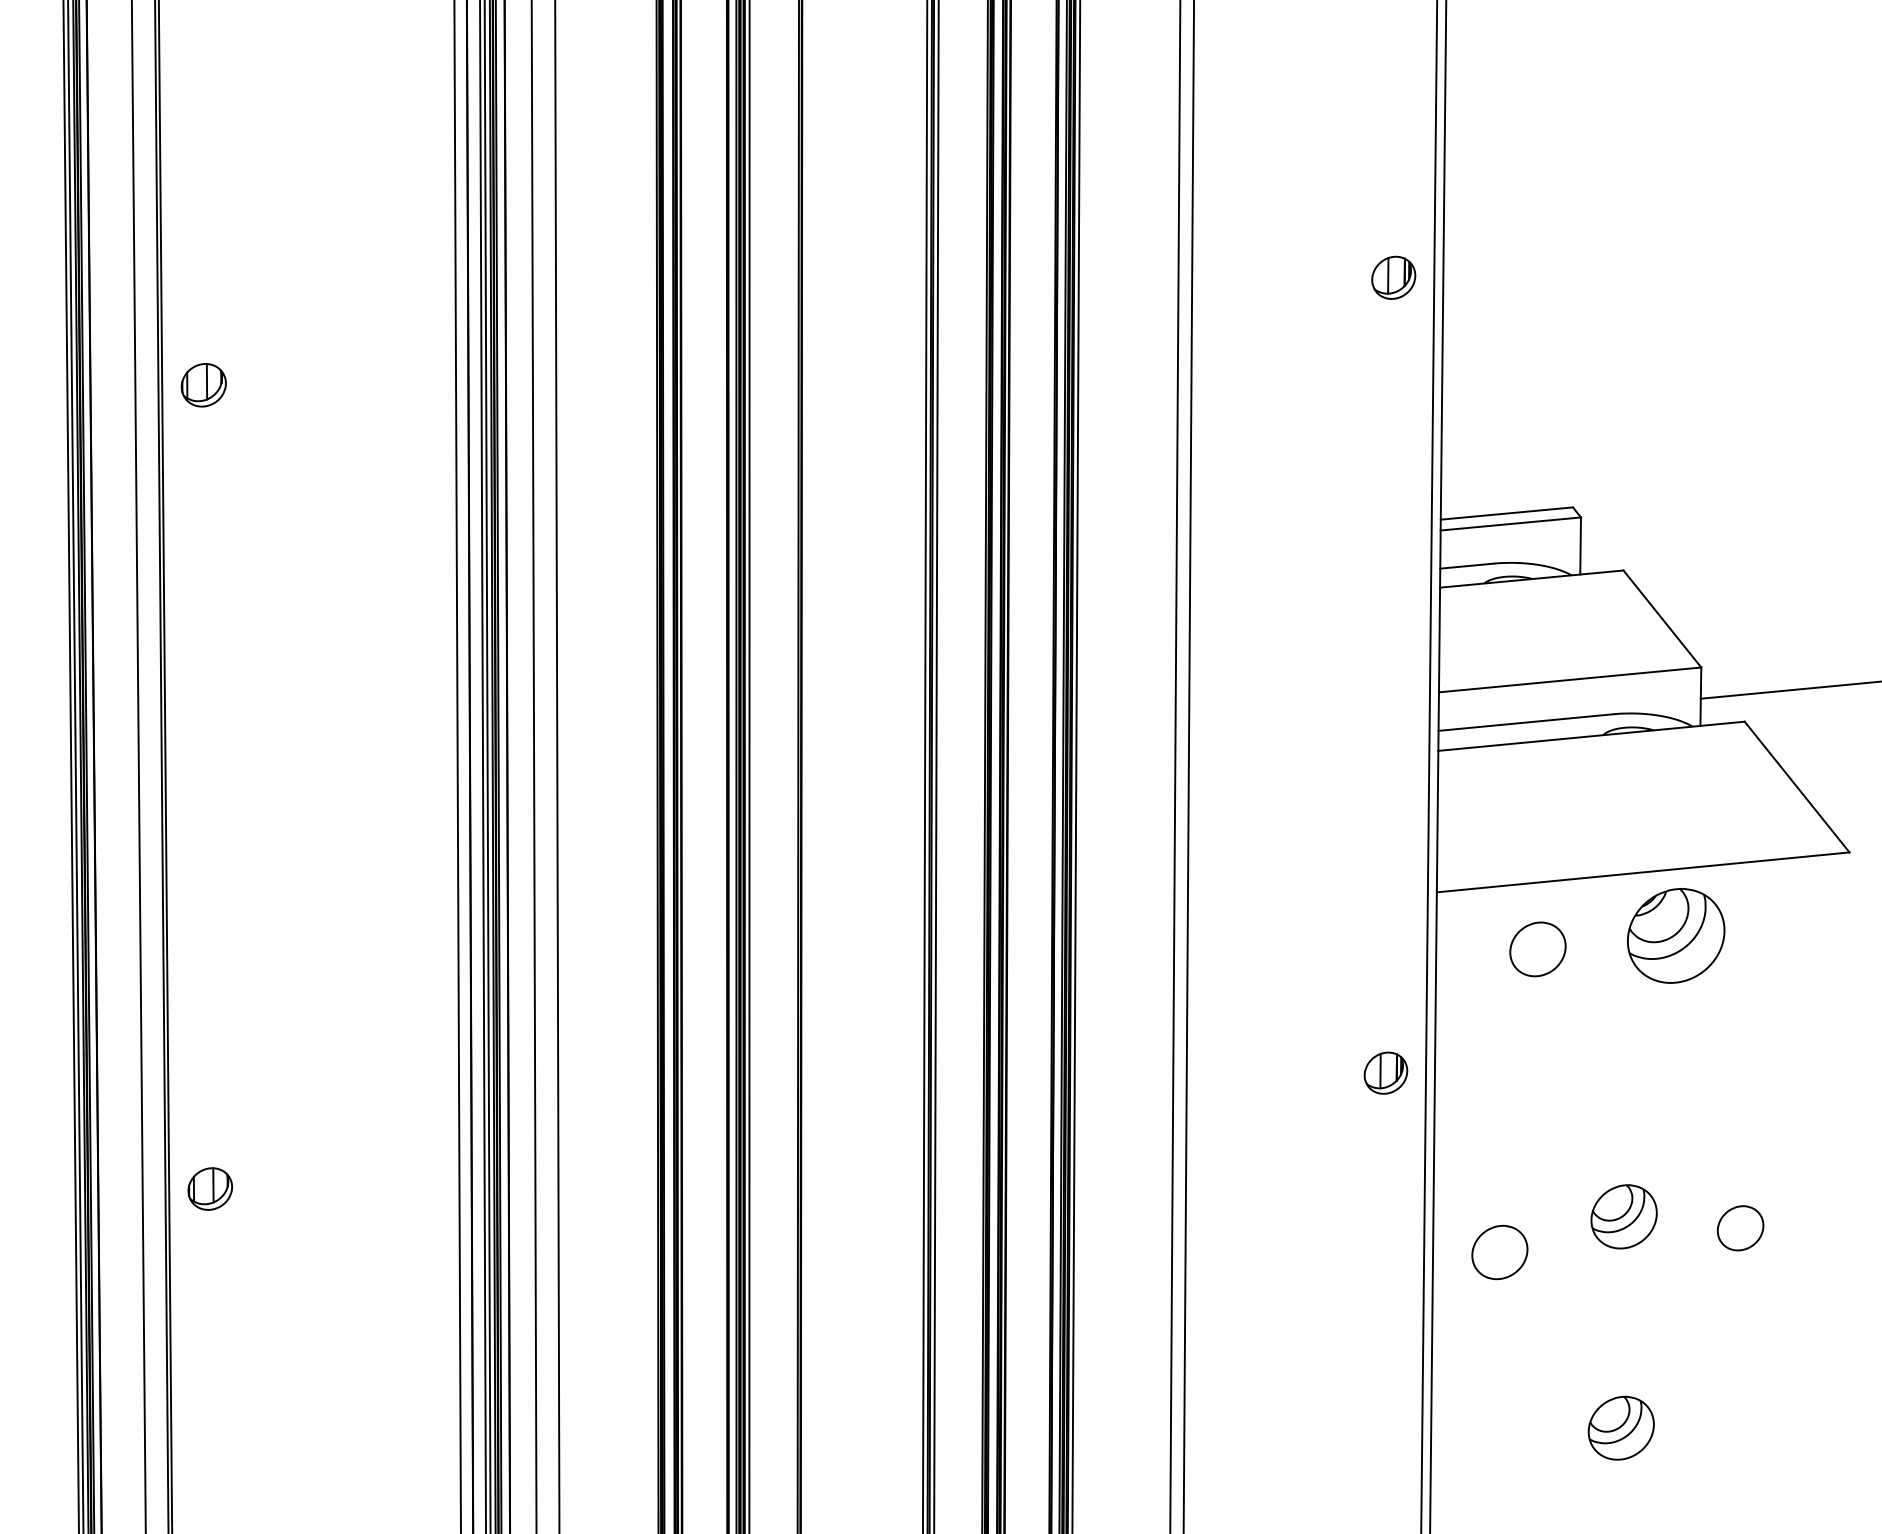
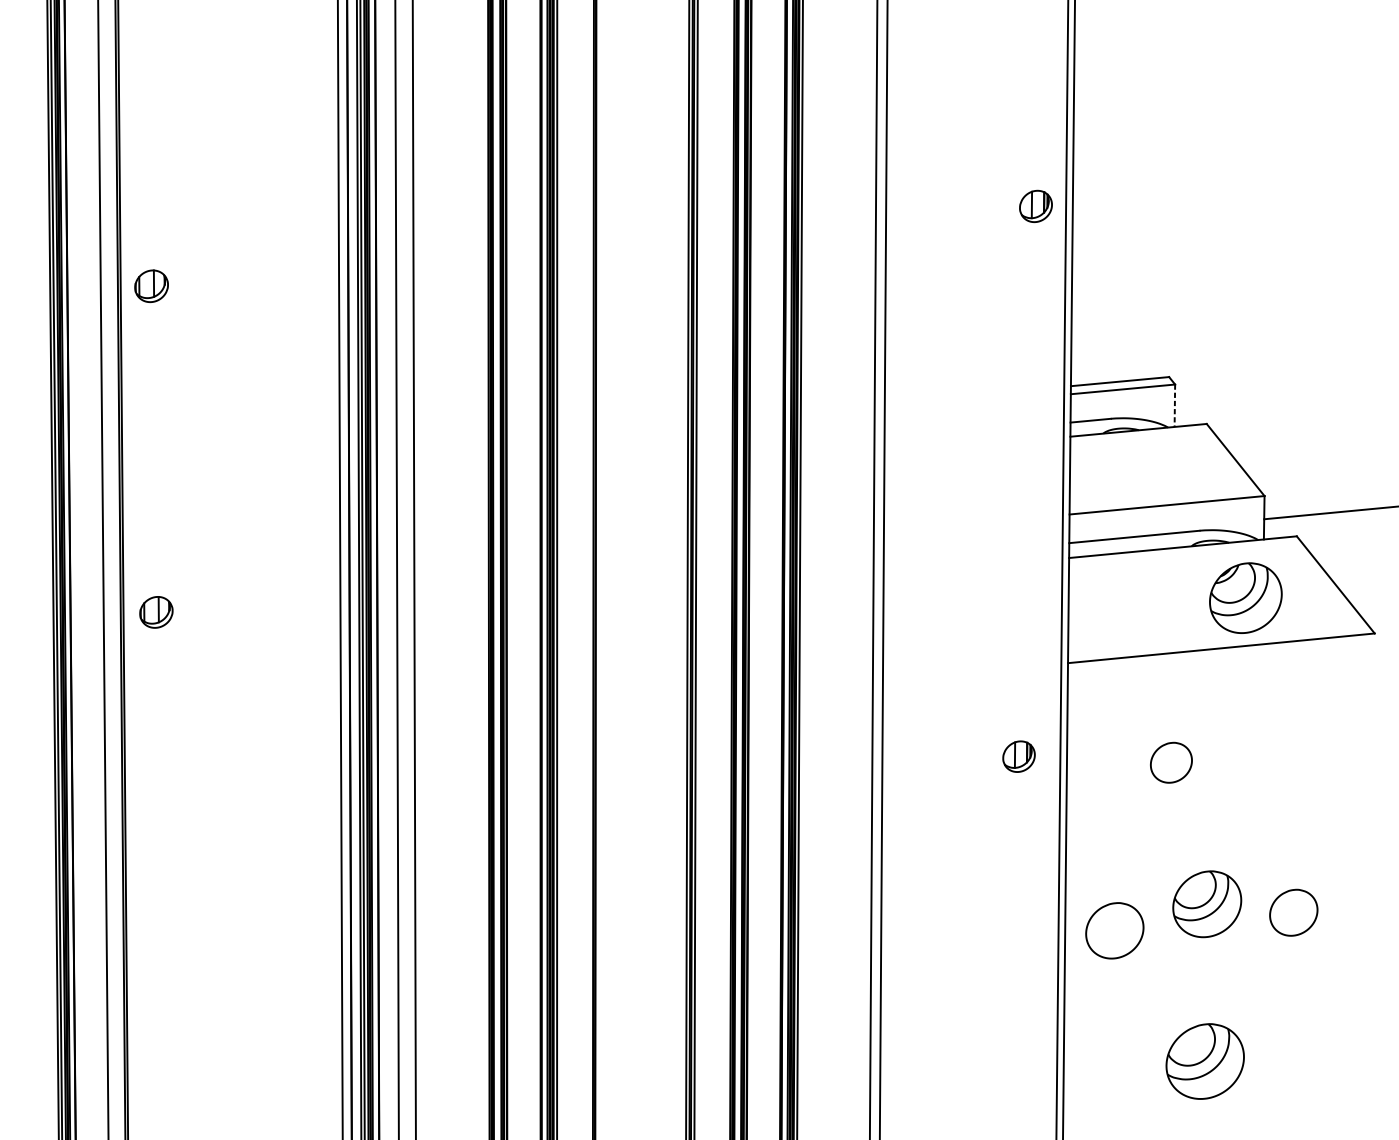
line: (1580, 546) -> (1174, 406), solid -> dashed
part: (1676, 935) -> (1246, 597), moved
part: (1537, 949) -> (1171, 762), moved
part: (1385, 1072) -> (1018, 756), moved
part: (209, 1188) -> (155, 611), moved
part: (1623, 1216) -> (1206, 904), size x1.4
part: (1740, 1228) -> (1293, 912), size x1.4
part: (1499, 1252) -> (1114, 930), size x1.4
part: (1620, 1427) -> (1204, 1060), size x1.6

